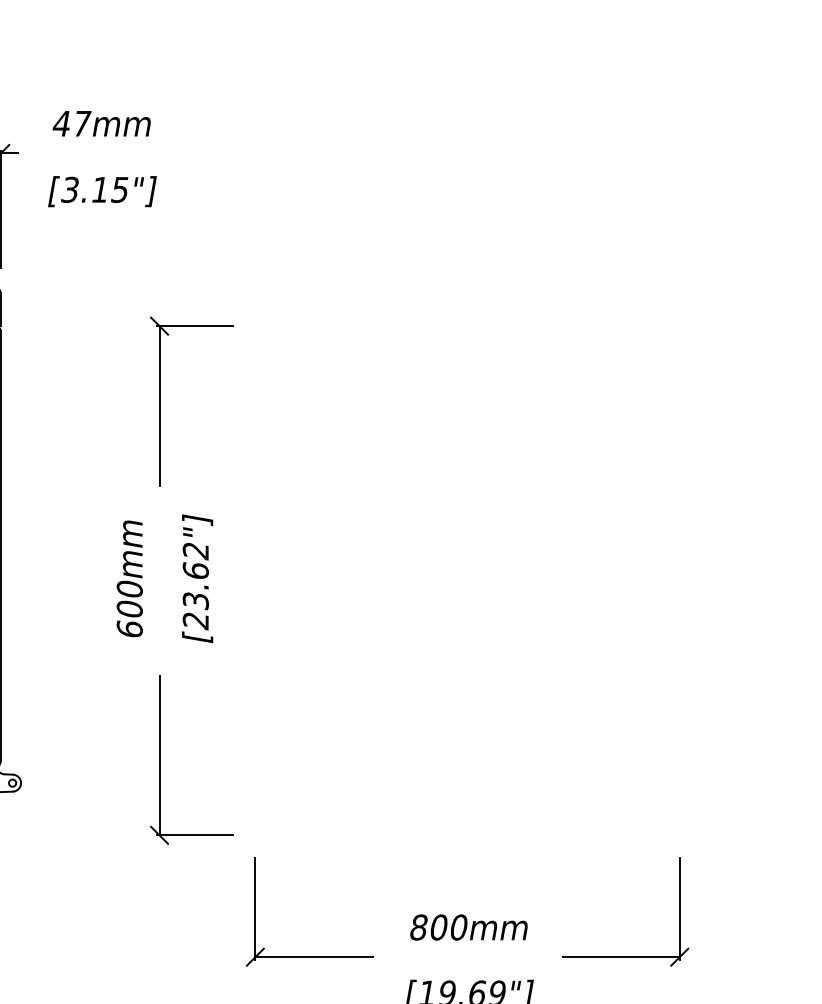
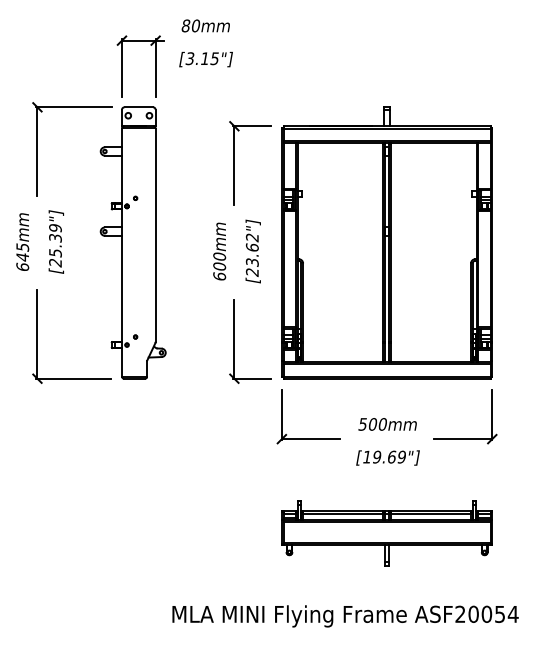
text: (71, 122) -> (190, 25), 47mm -> 80mm
part: (466, 560) -> (386, 242), added
text: (417, 927) -> (362, 424), 800mm -> 500mm

